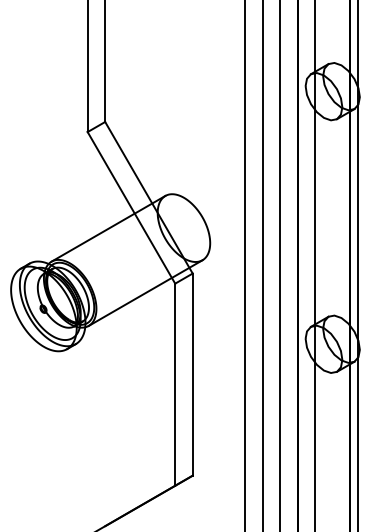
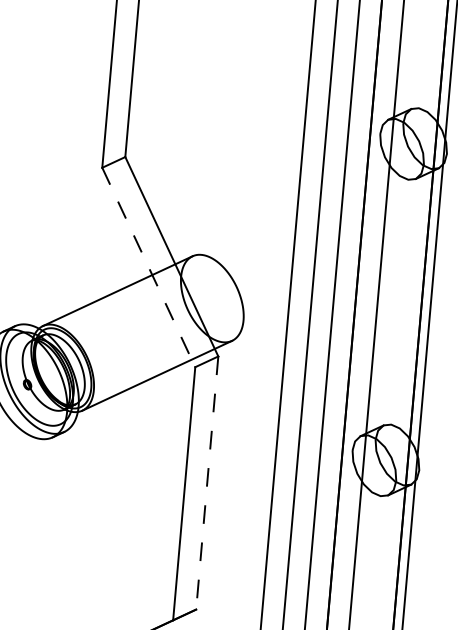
line: (131, 207) -> (148, 267), solid -> dashed
line: (192, 375) -> (206, 484), solid -> dashed

